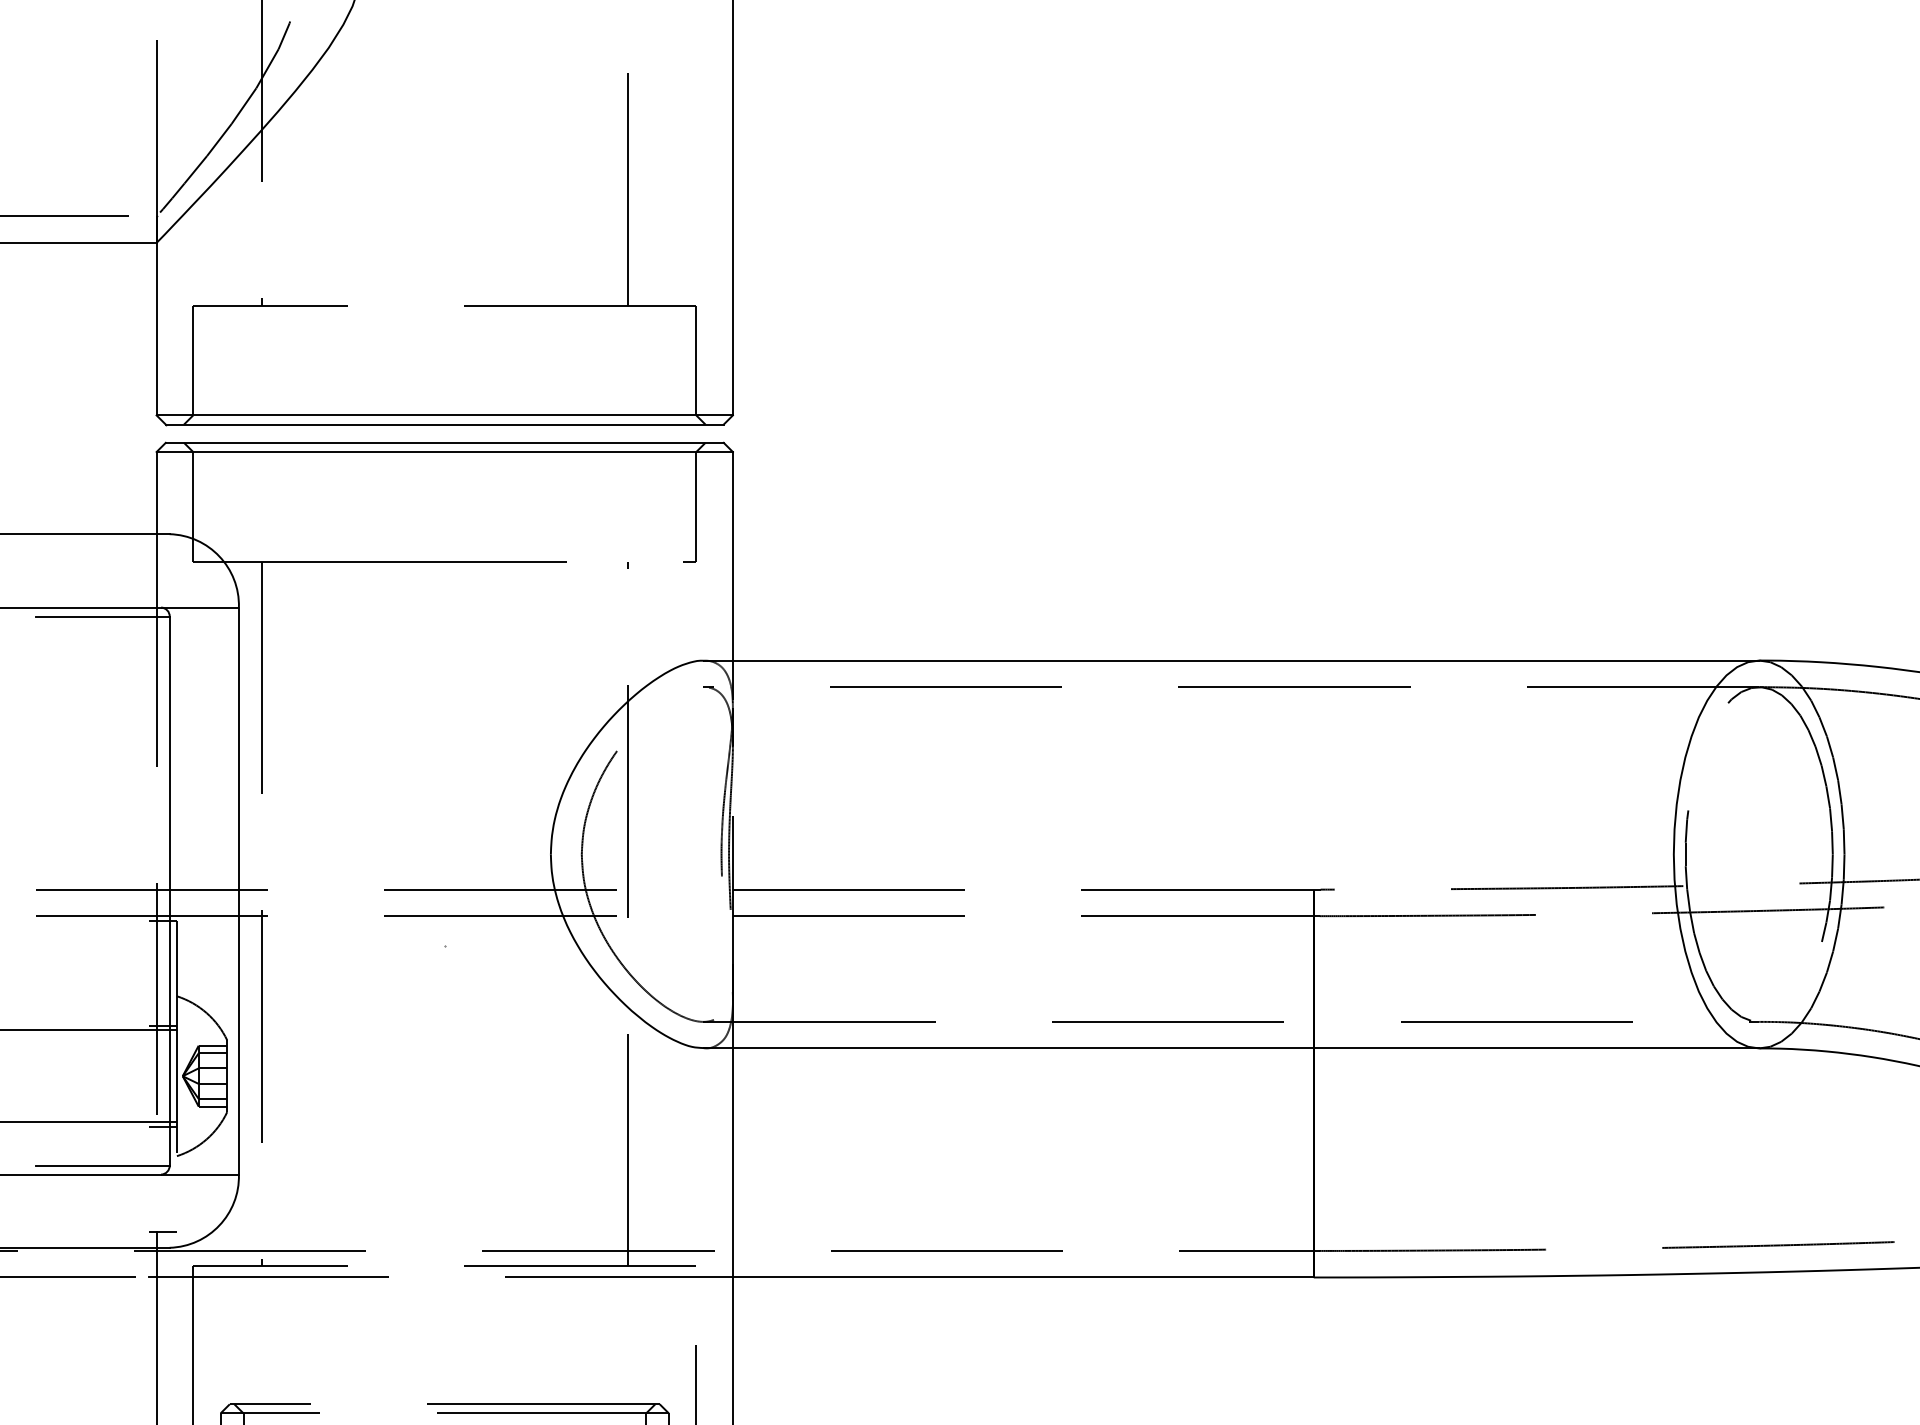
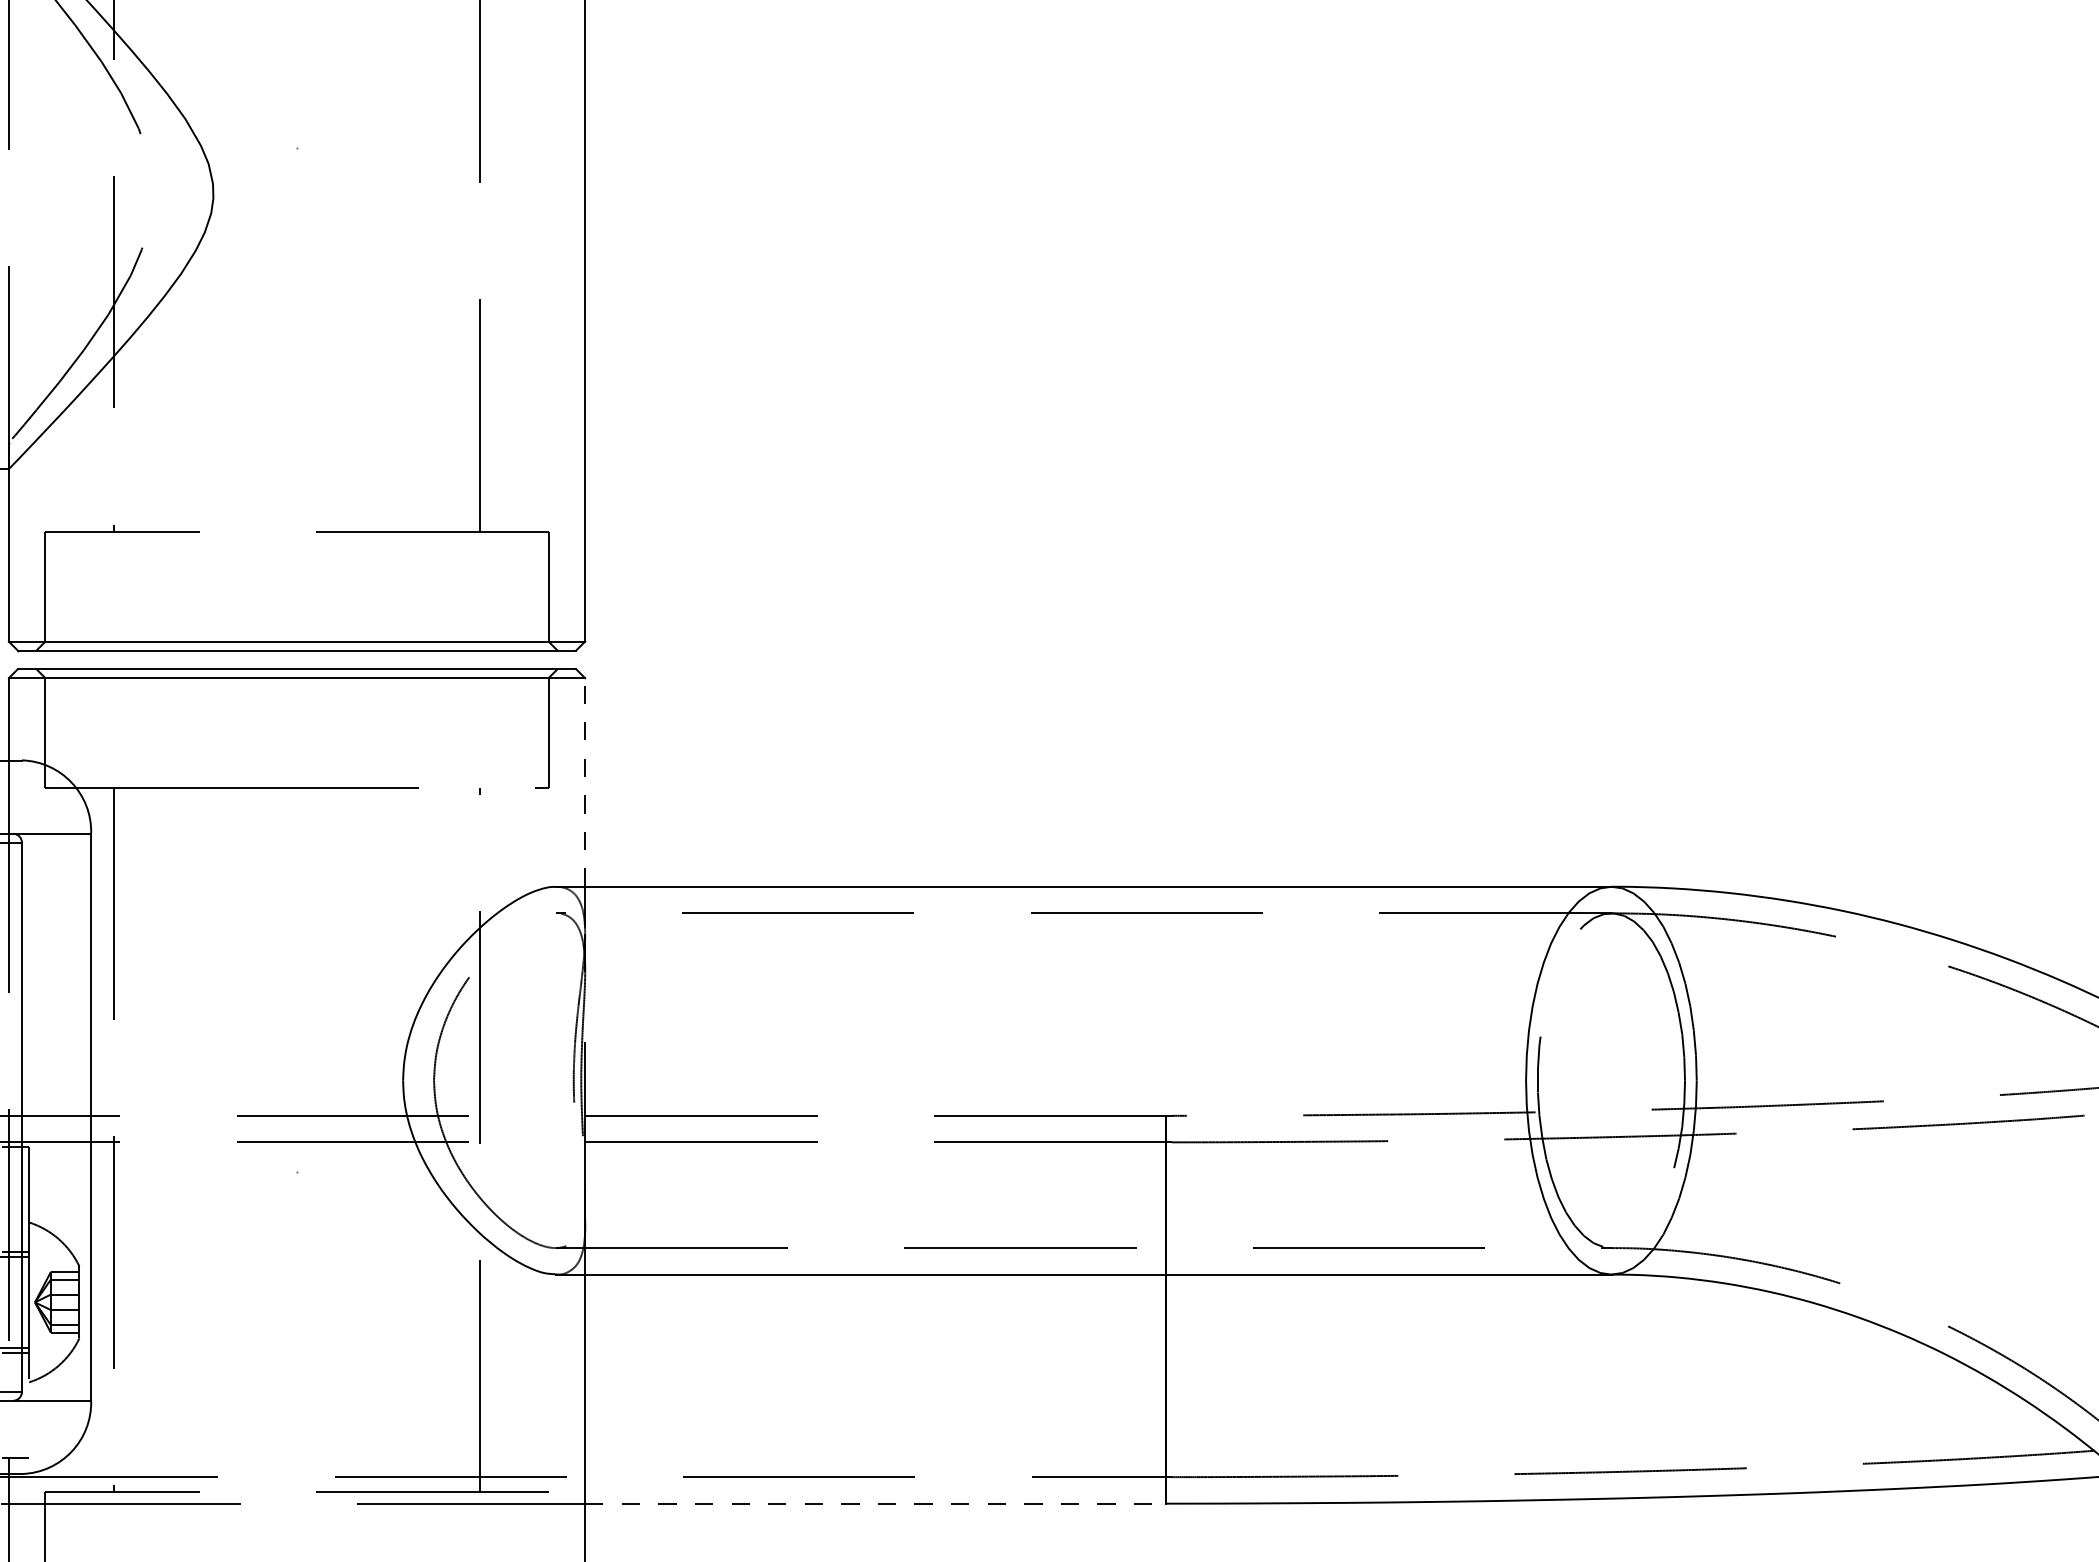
line: (733, 555) -> (585, 781), solid -> dashed
line: (1024, 1277) -> (876, 1503), solid -> dashed

